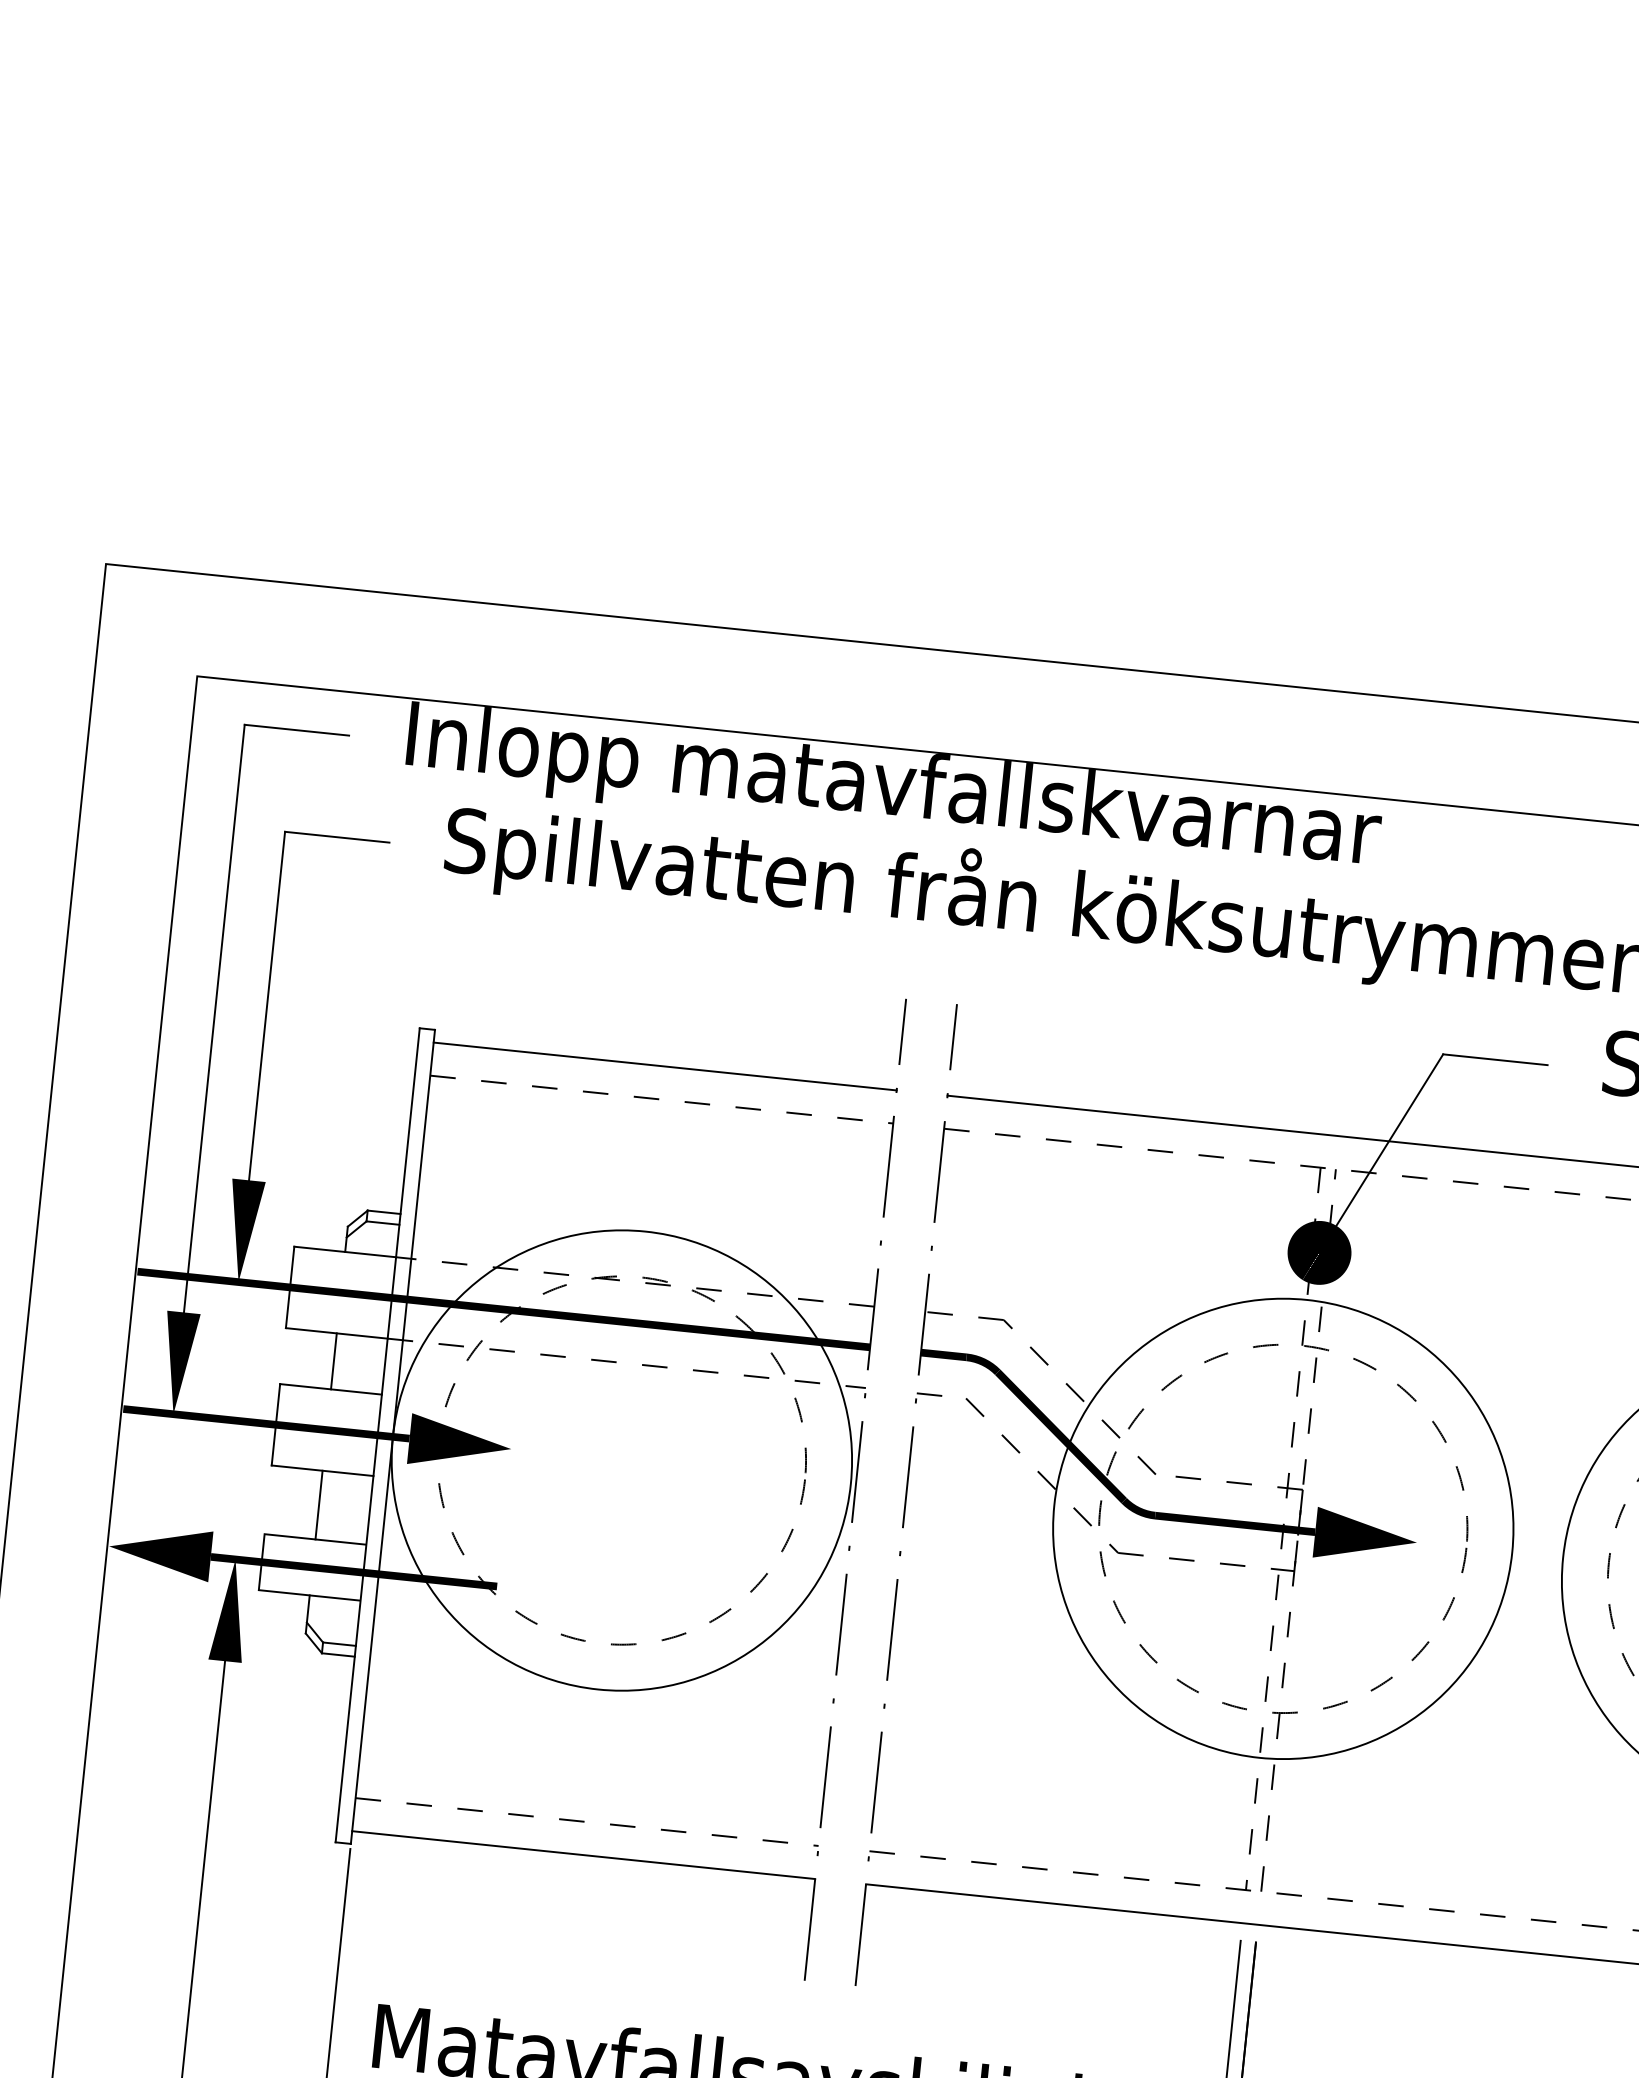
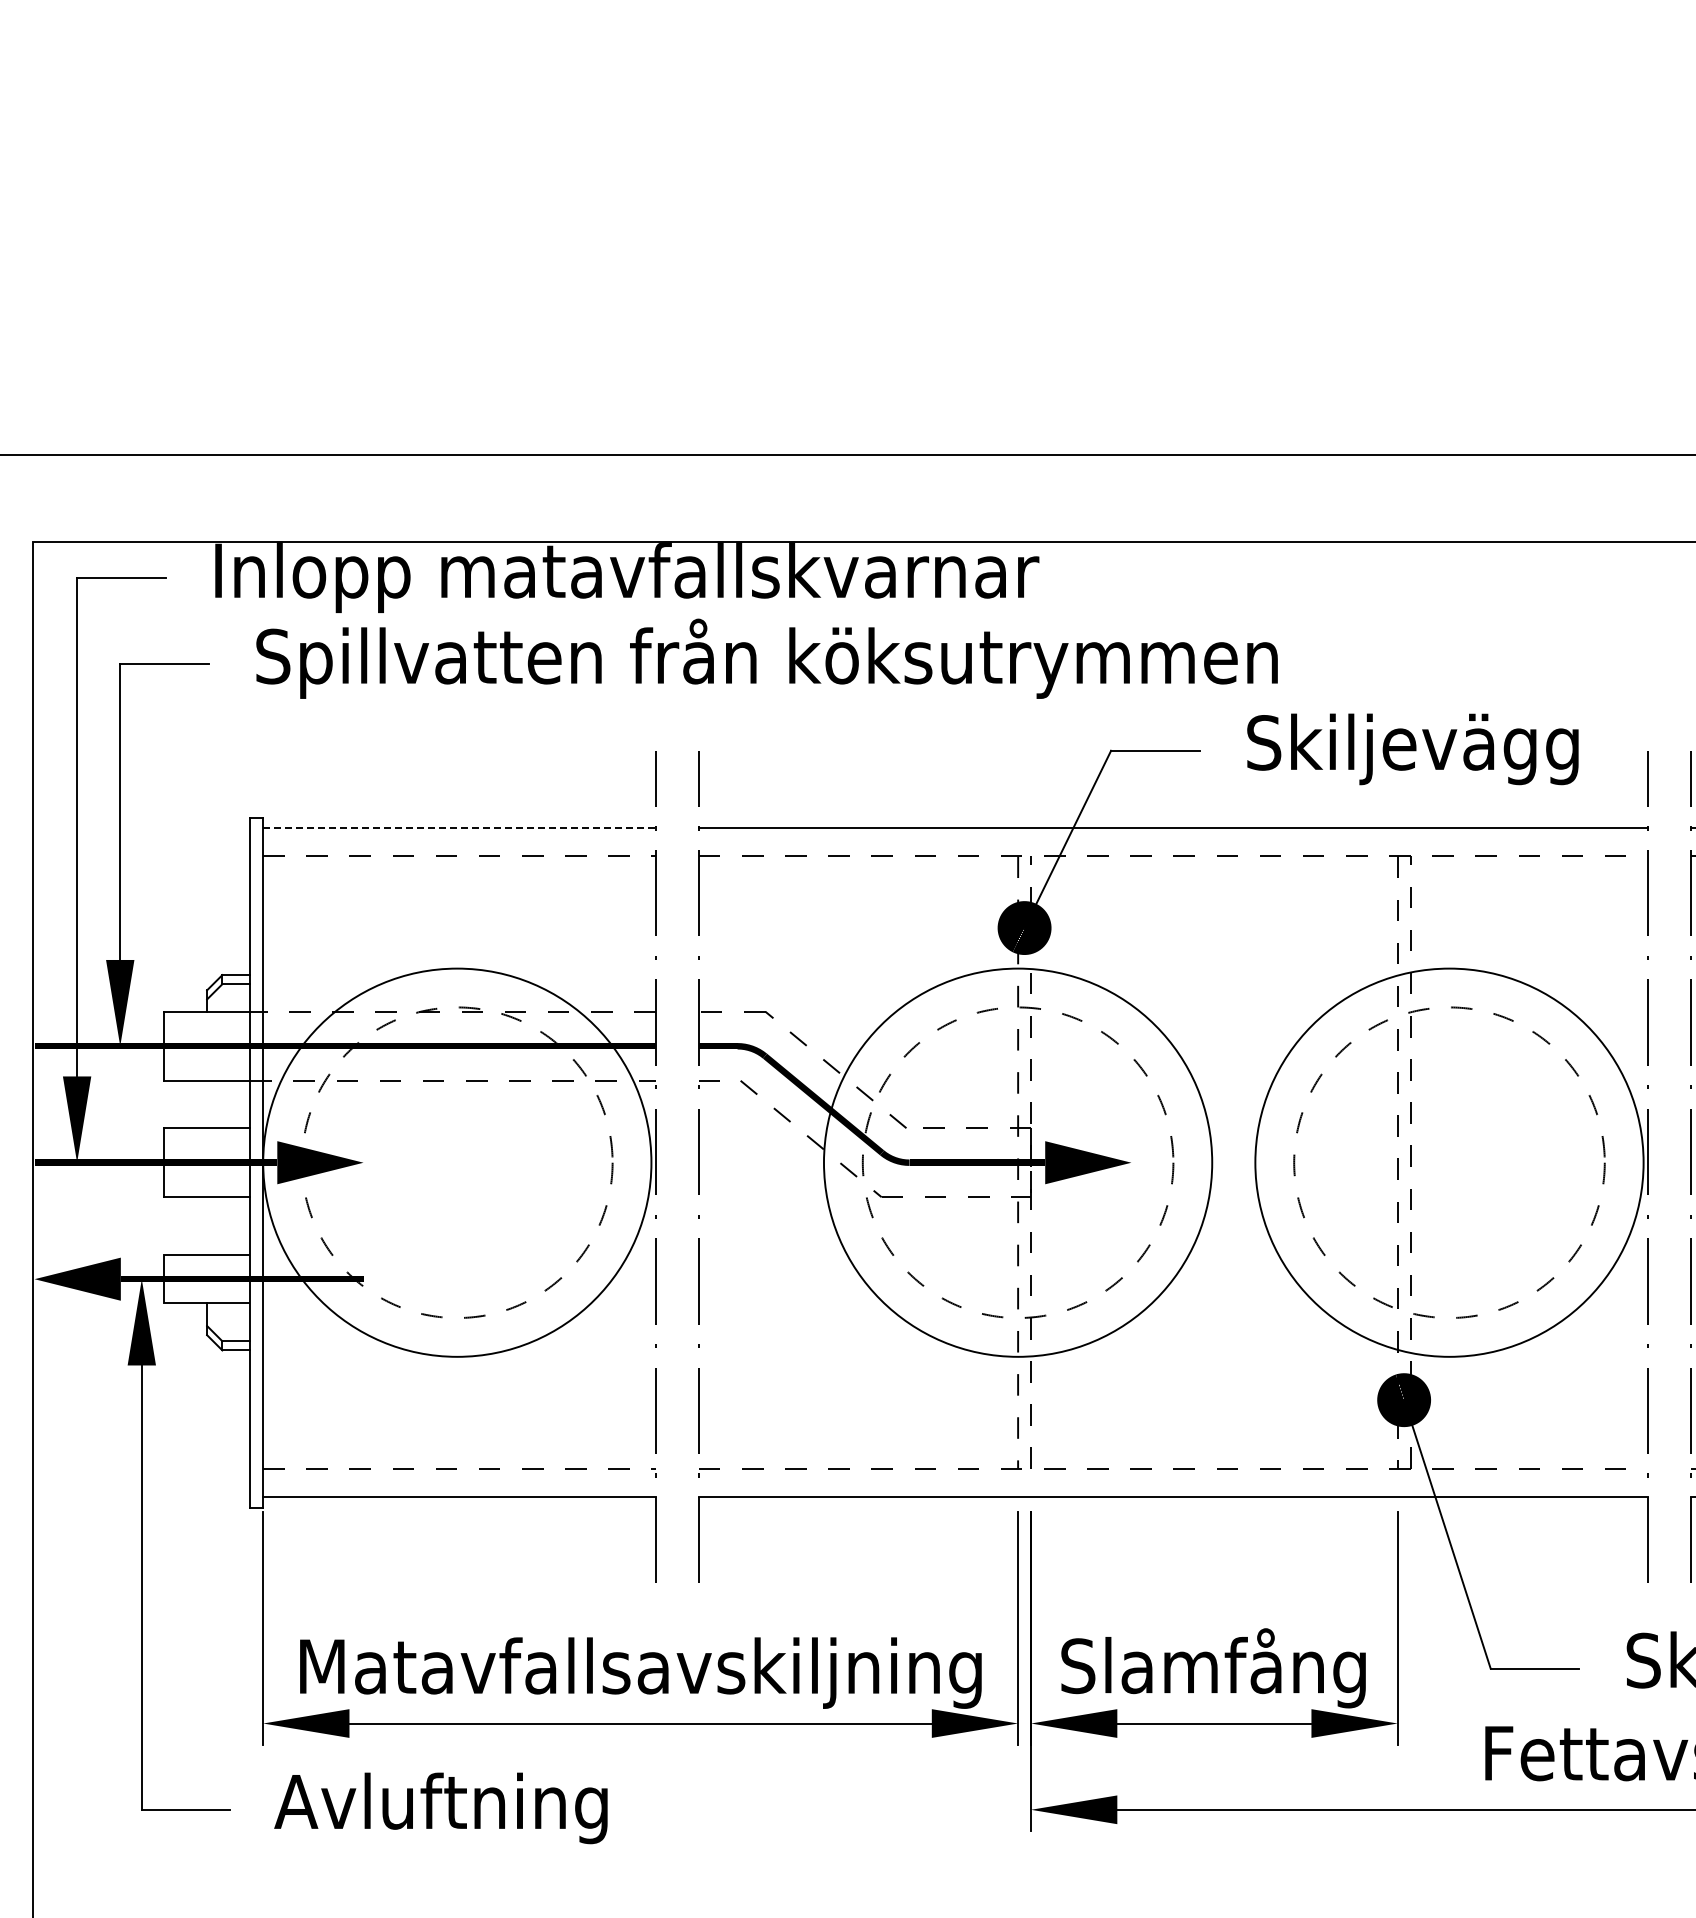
line: (665, 1066) -> (459, 828), solid -> dashed
line: (334, 1361) -> (207, 1104), removed
line: (319, 1505) -> (207, 1226), removed

